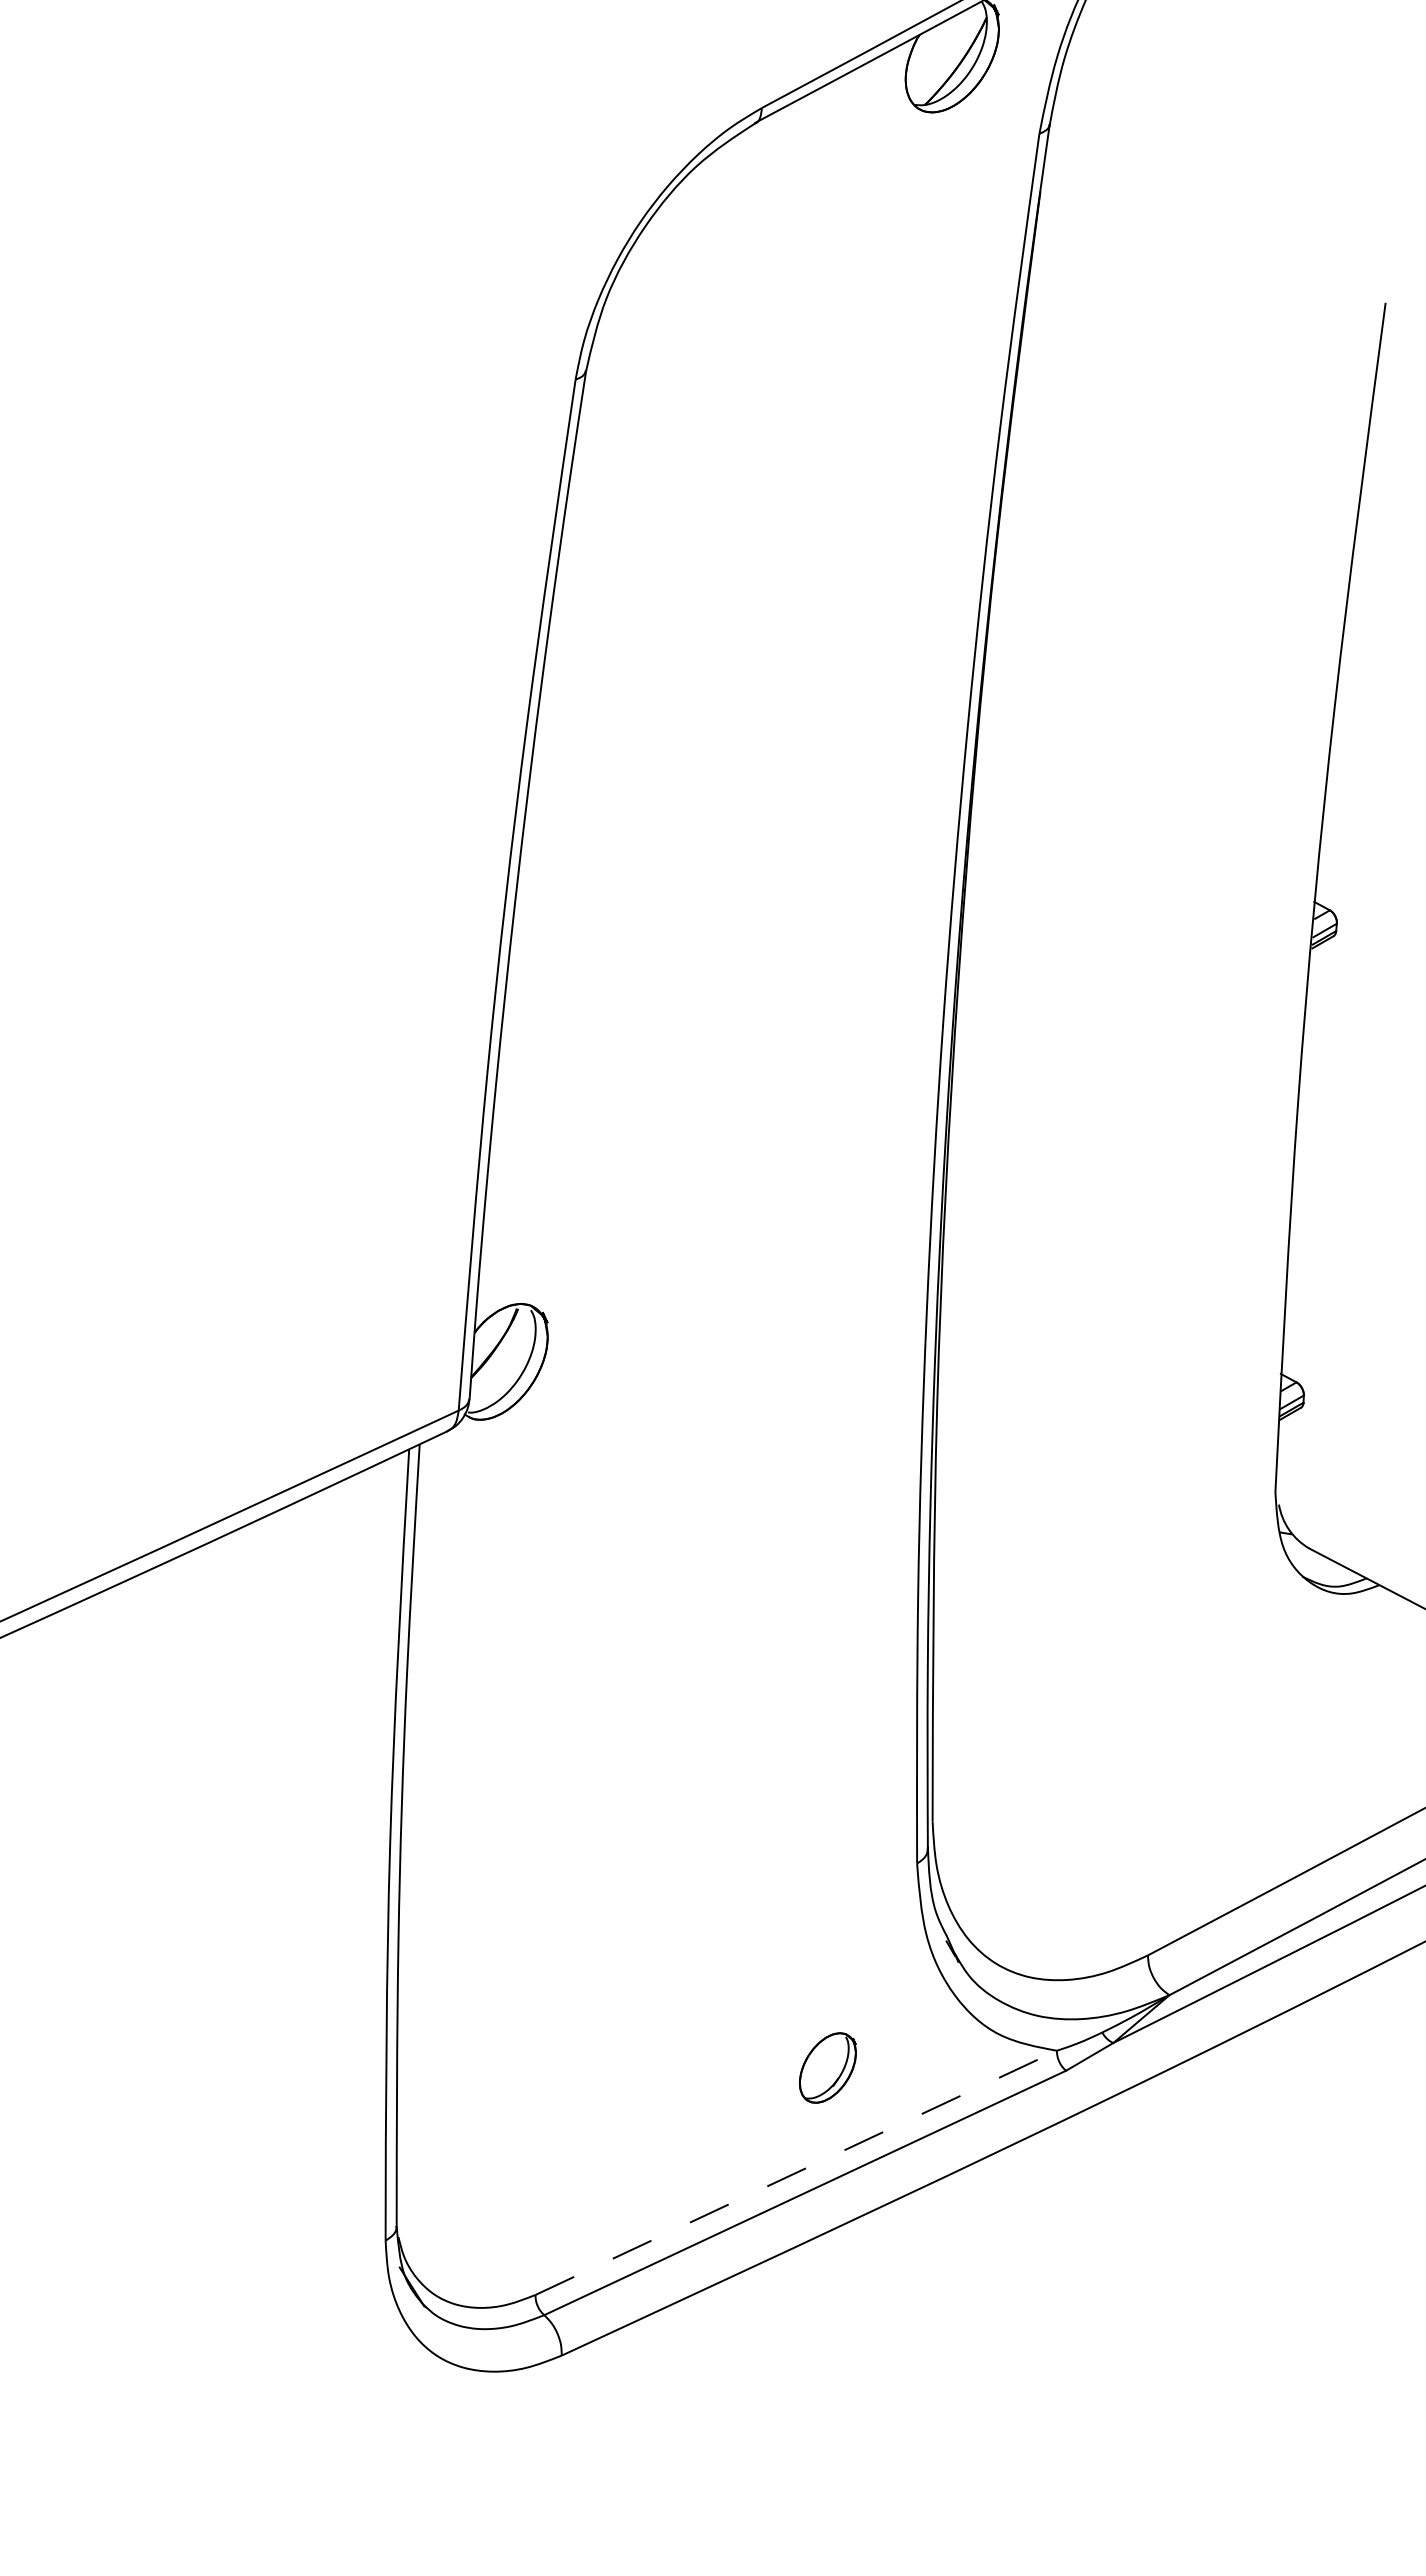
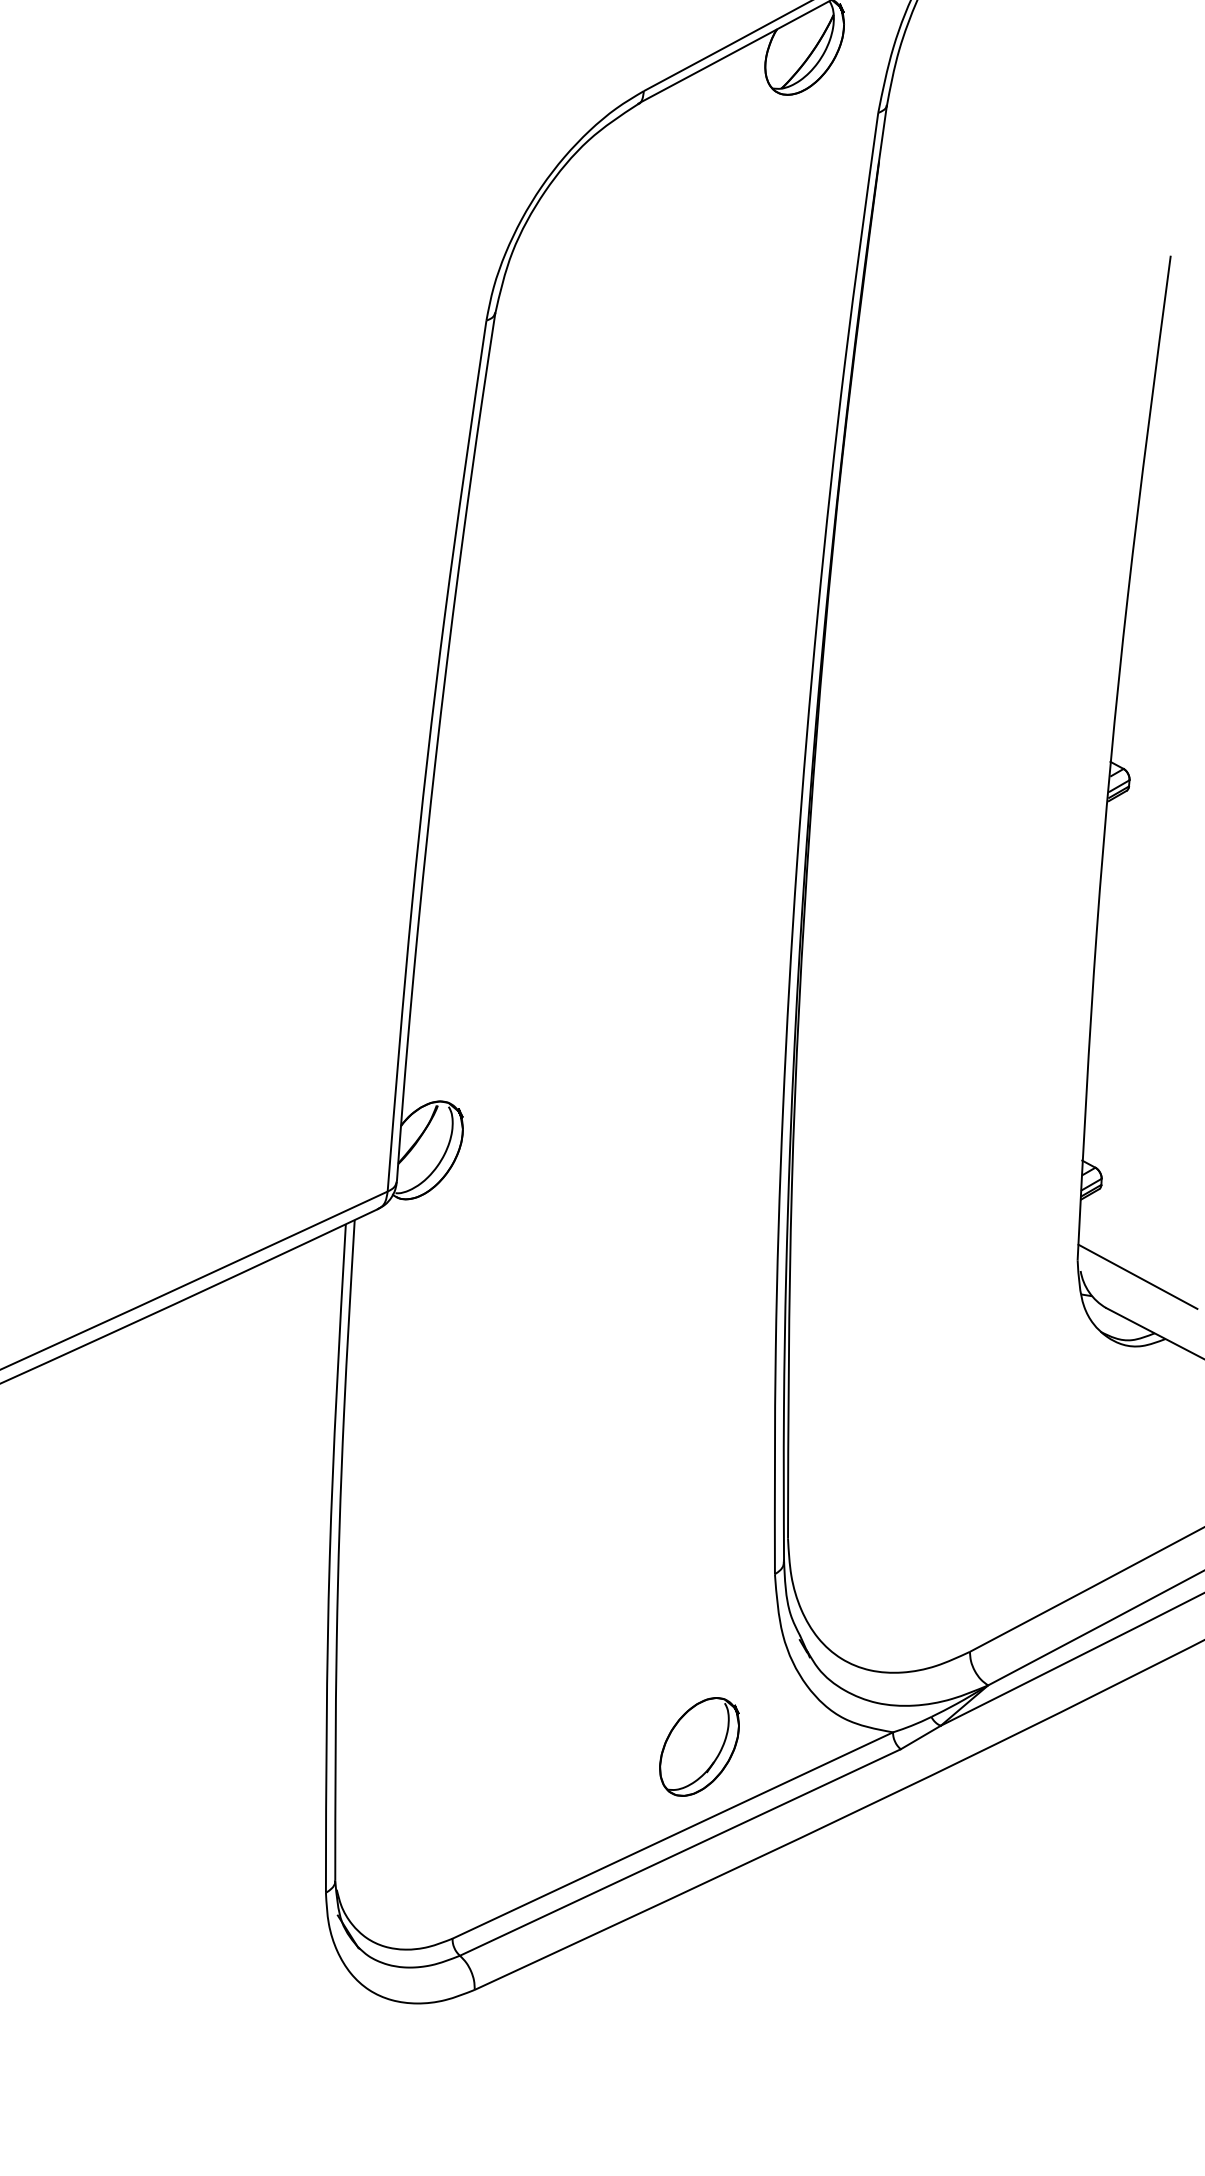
line: (1346, 1511) -> (1137, 1276), added
part: (827, 2067) -> (699, 1746), size x1.67
line: (796, 2172) -> (673, 1835), dashed -> solid

